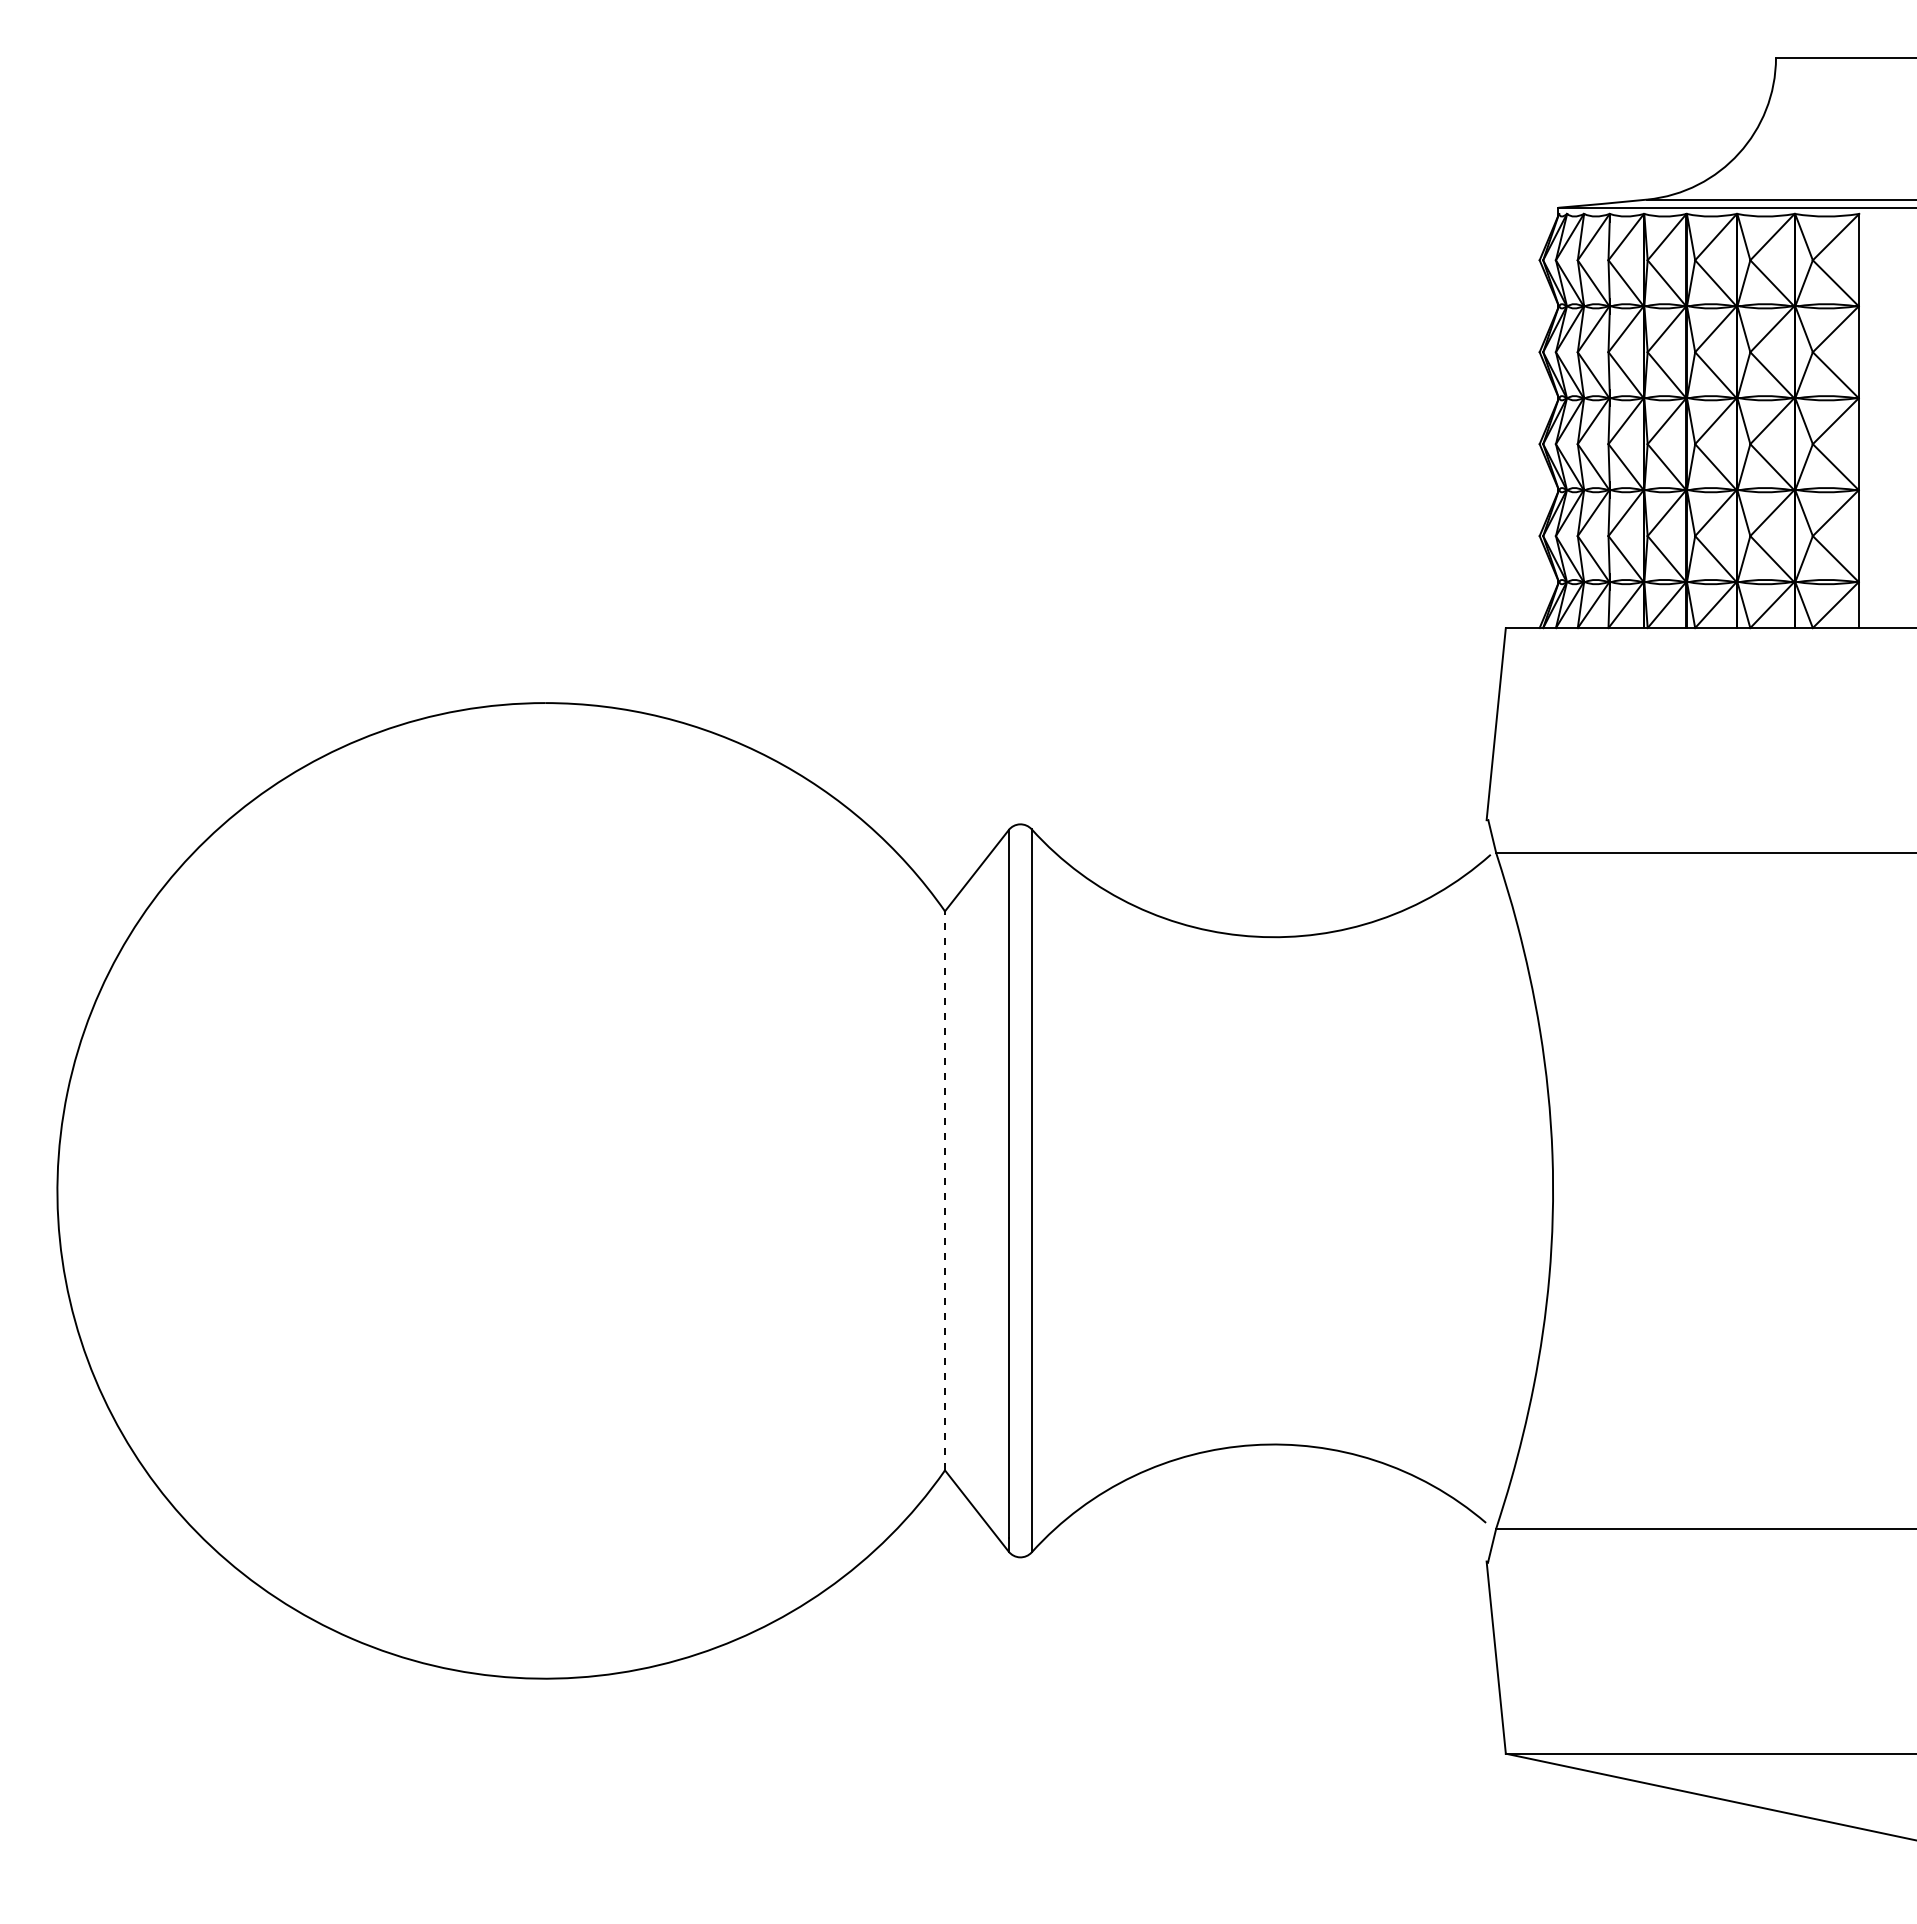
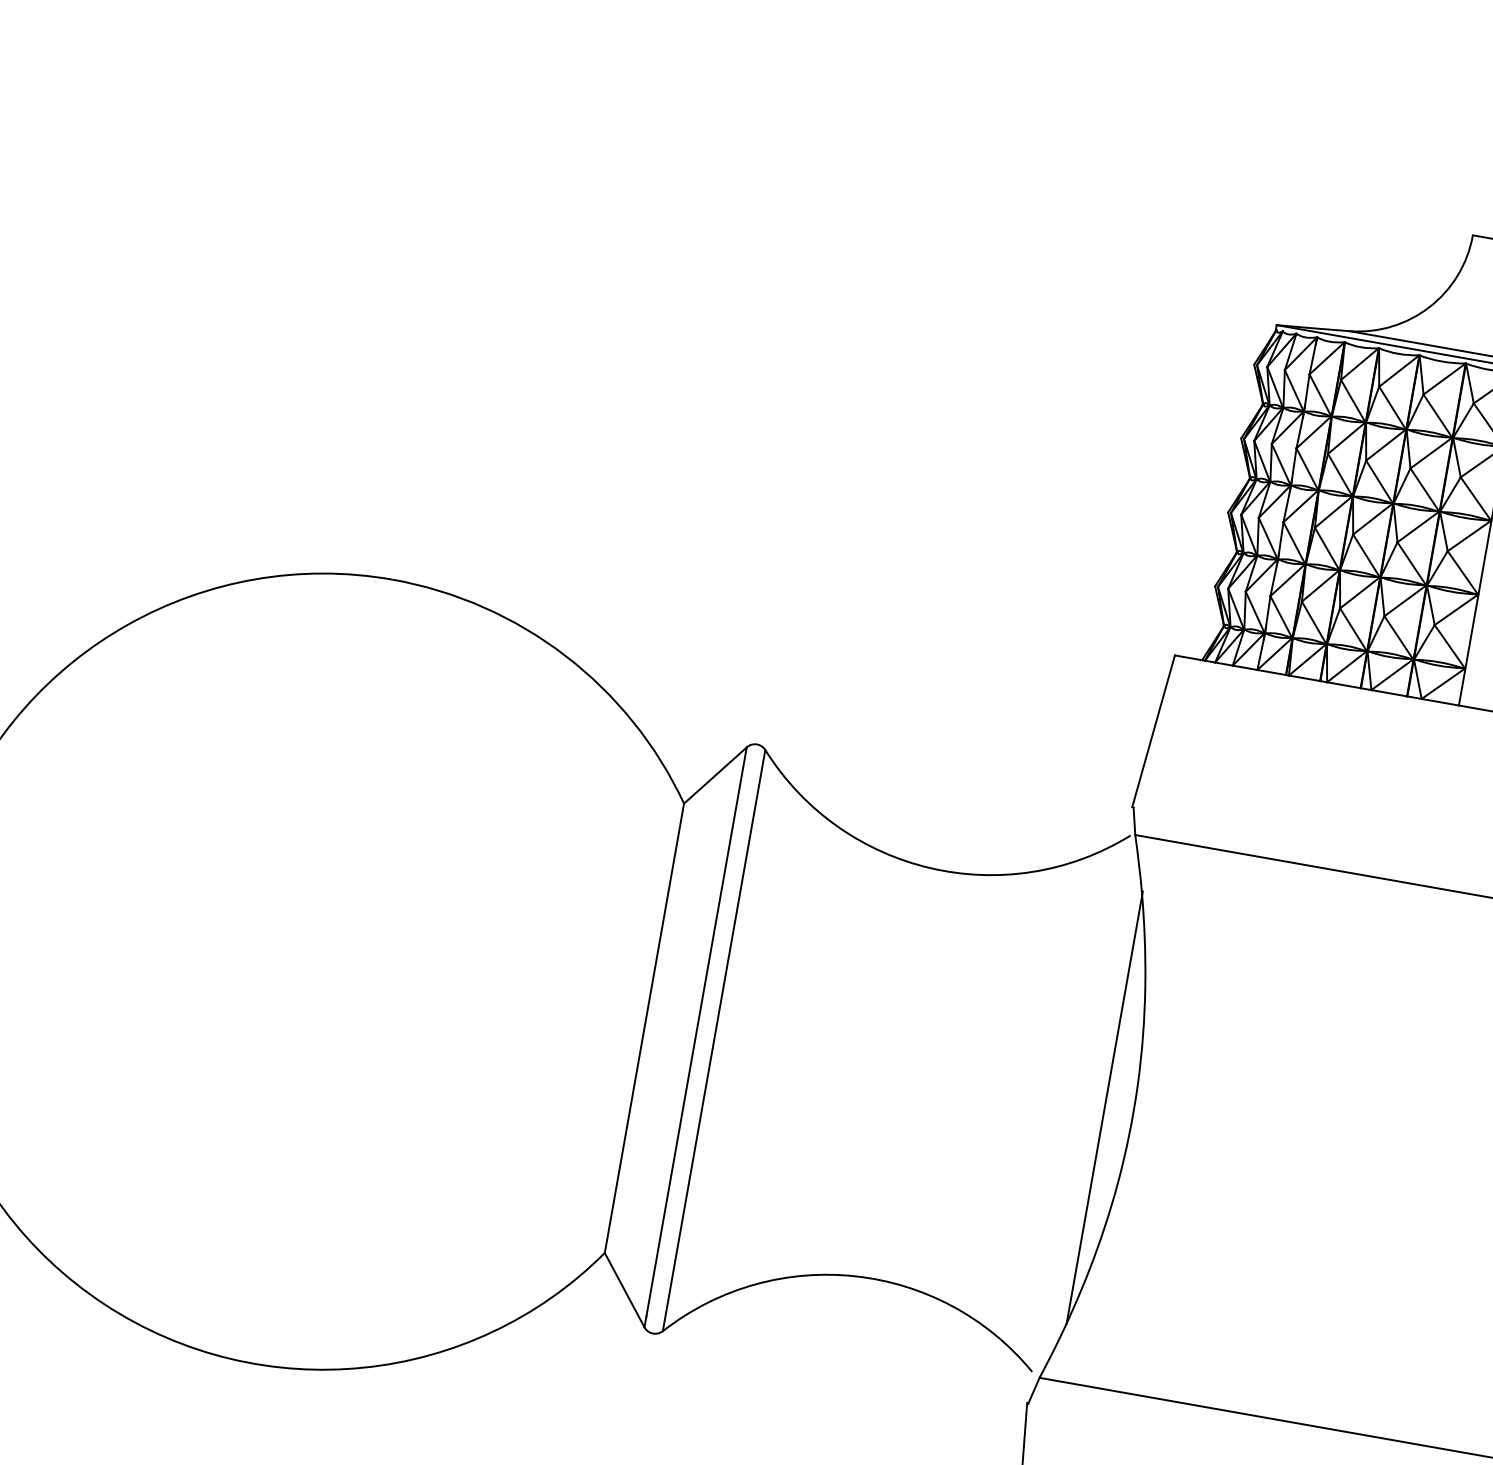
line: (1517, 1188) -> (1104, 1107), added
line: (945, 1190) -> (644, 1028), dashed -> solid

